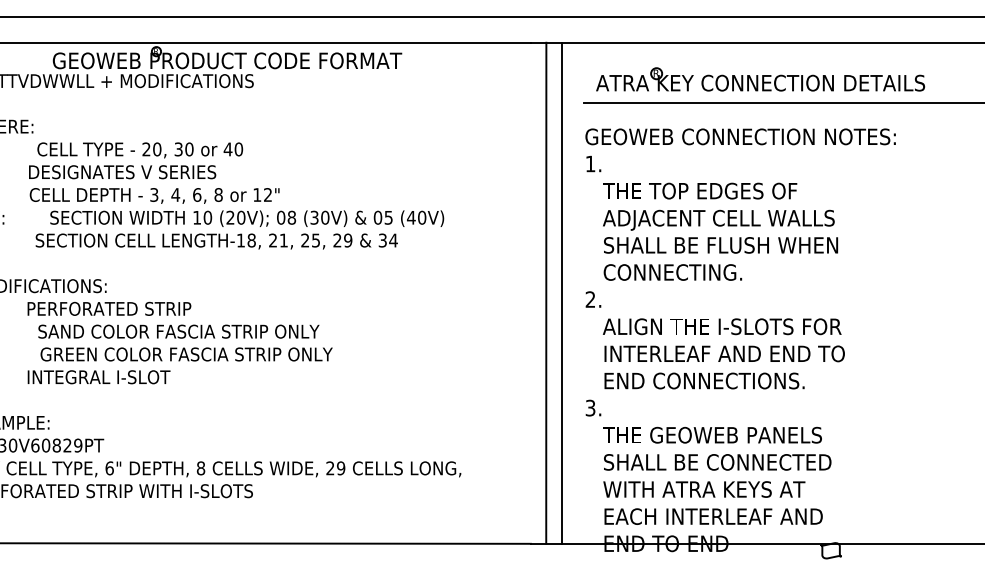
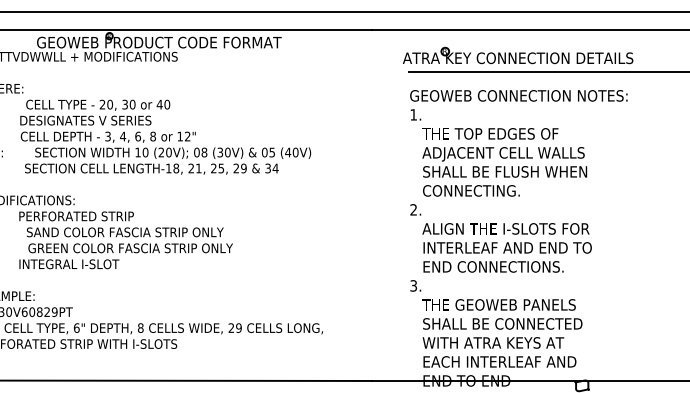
part: (760, 79) -> (518, 55), moved
line: (546, 292) -> (382, 204), removed
line: (562, 292) -> (394, 204), removed

